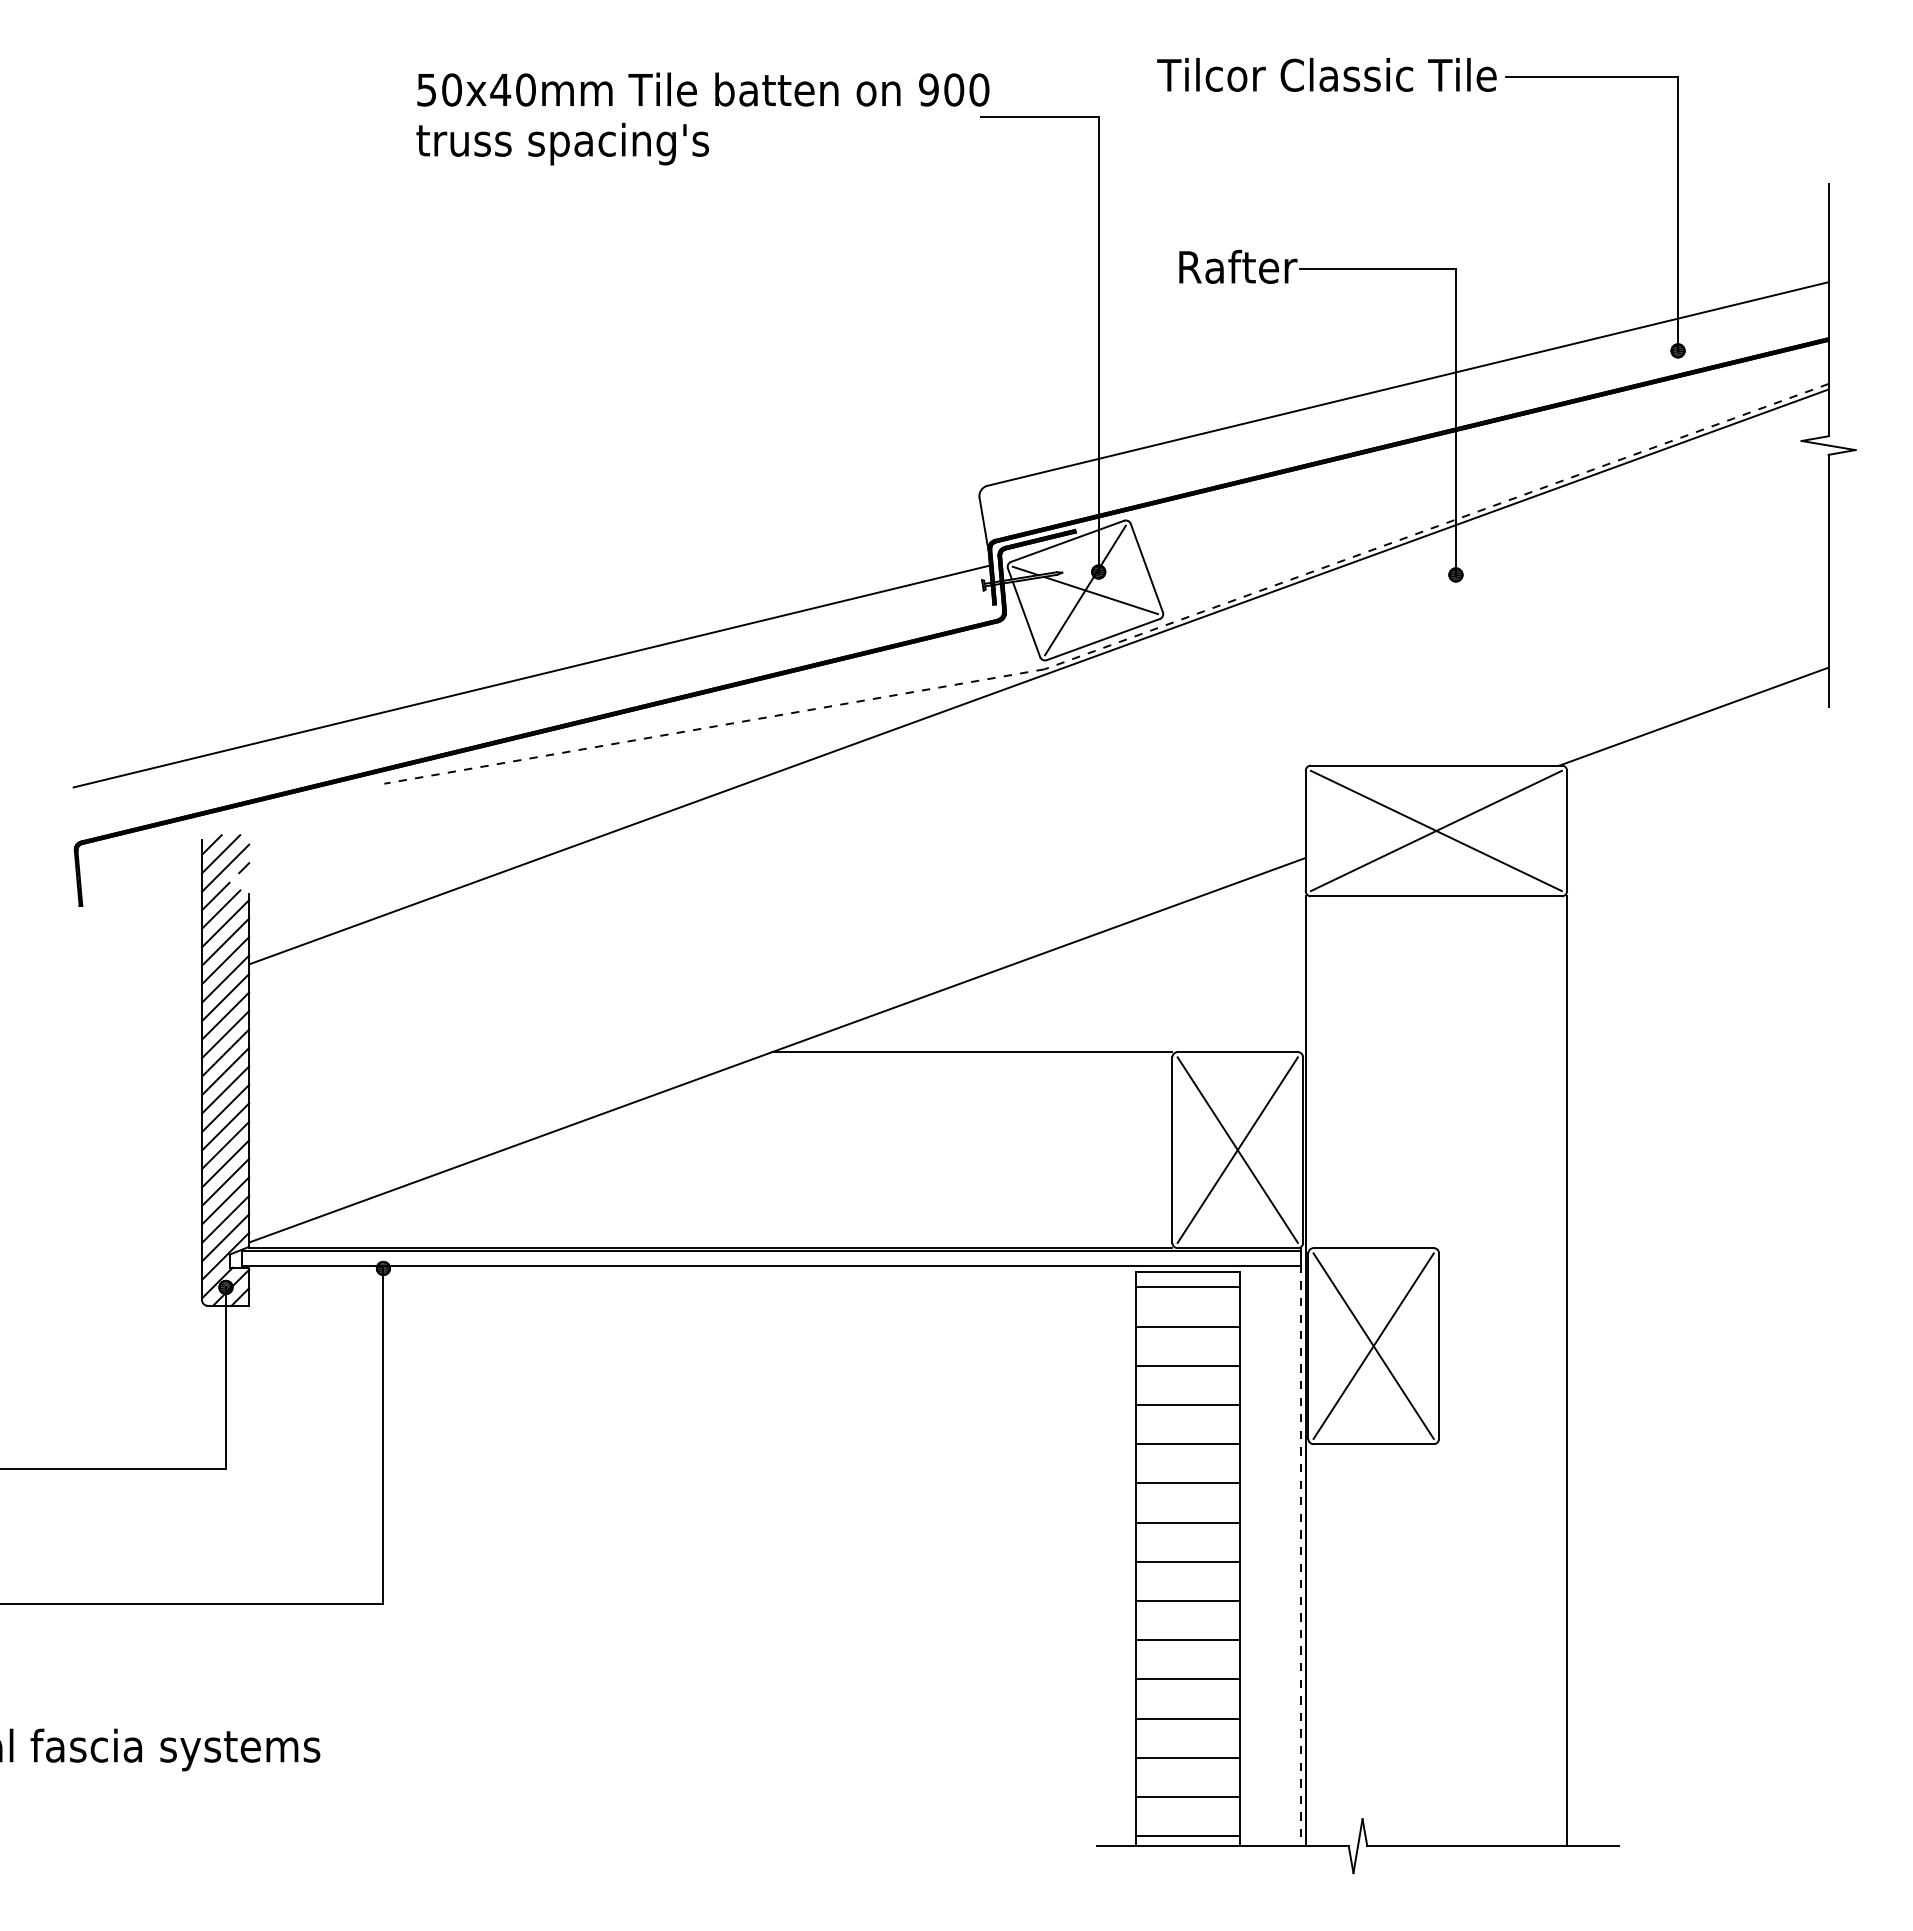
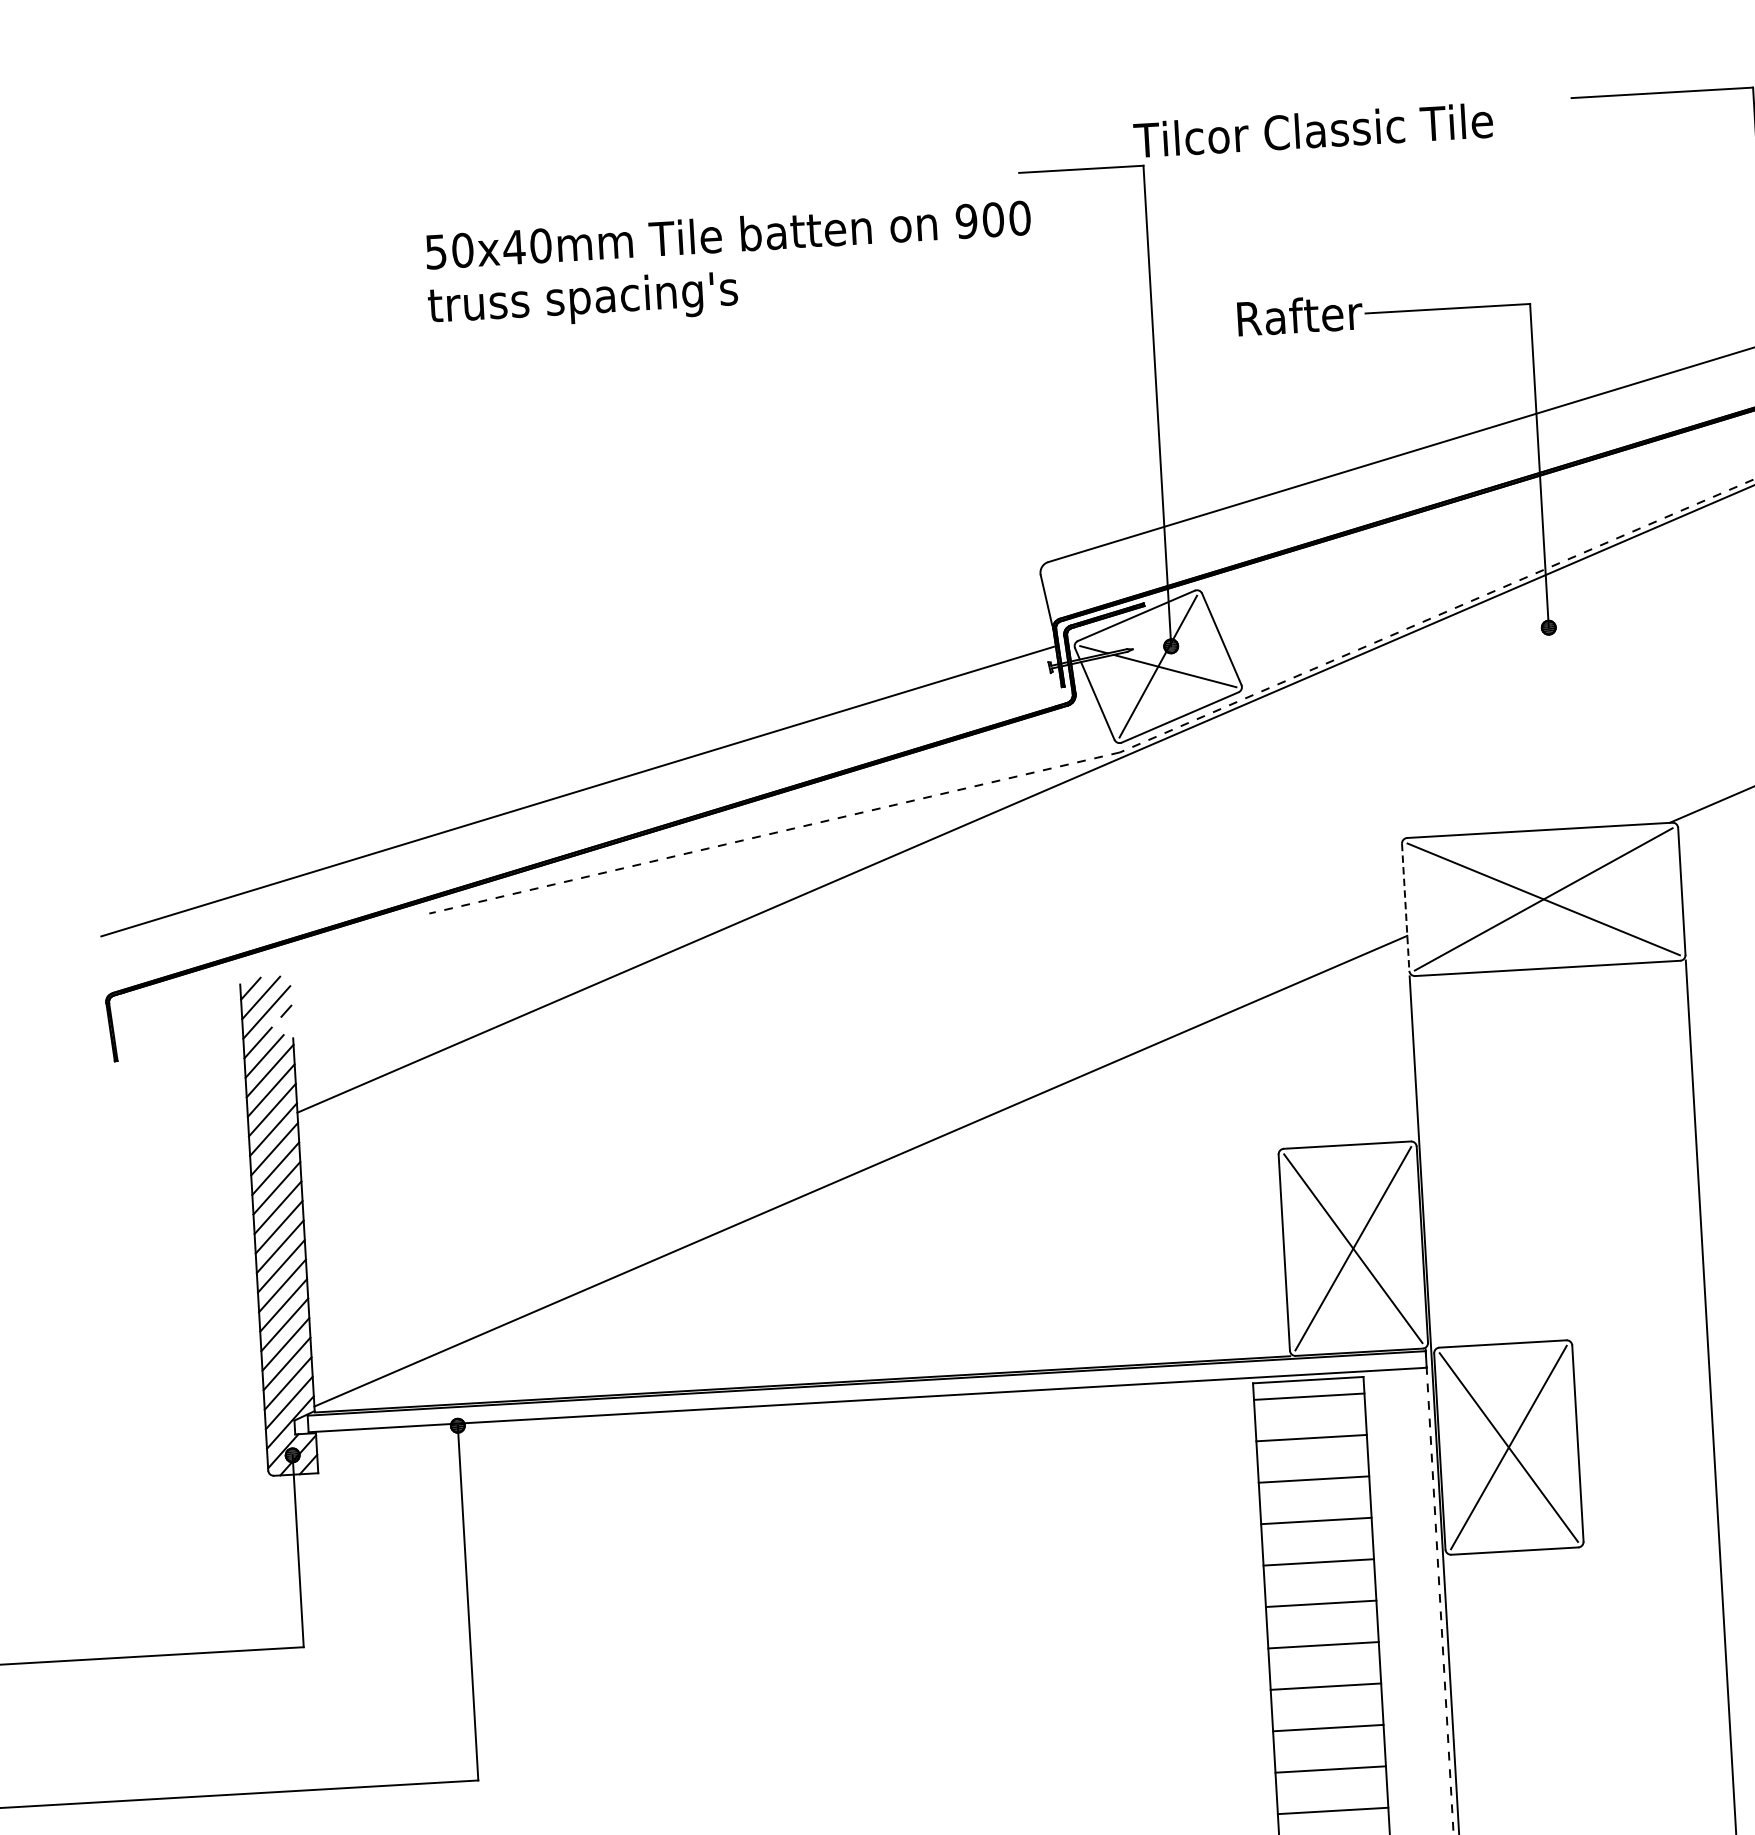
text: (1326, 74) -> (1312, 129), moved
text: (702, 118) -> (729, 265), moved
line: (1305, 831) -> (1405, 907), solid -> dashed
line: (972, 1052) -> (1067, 1161), removed

